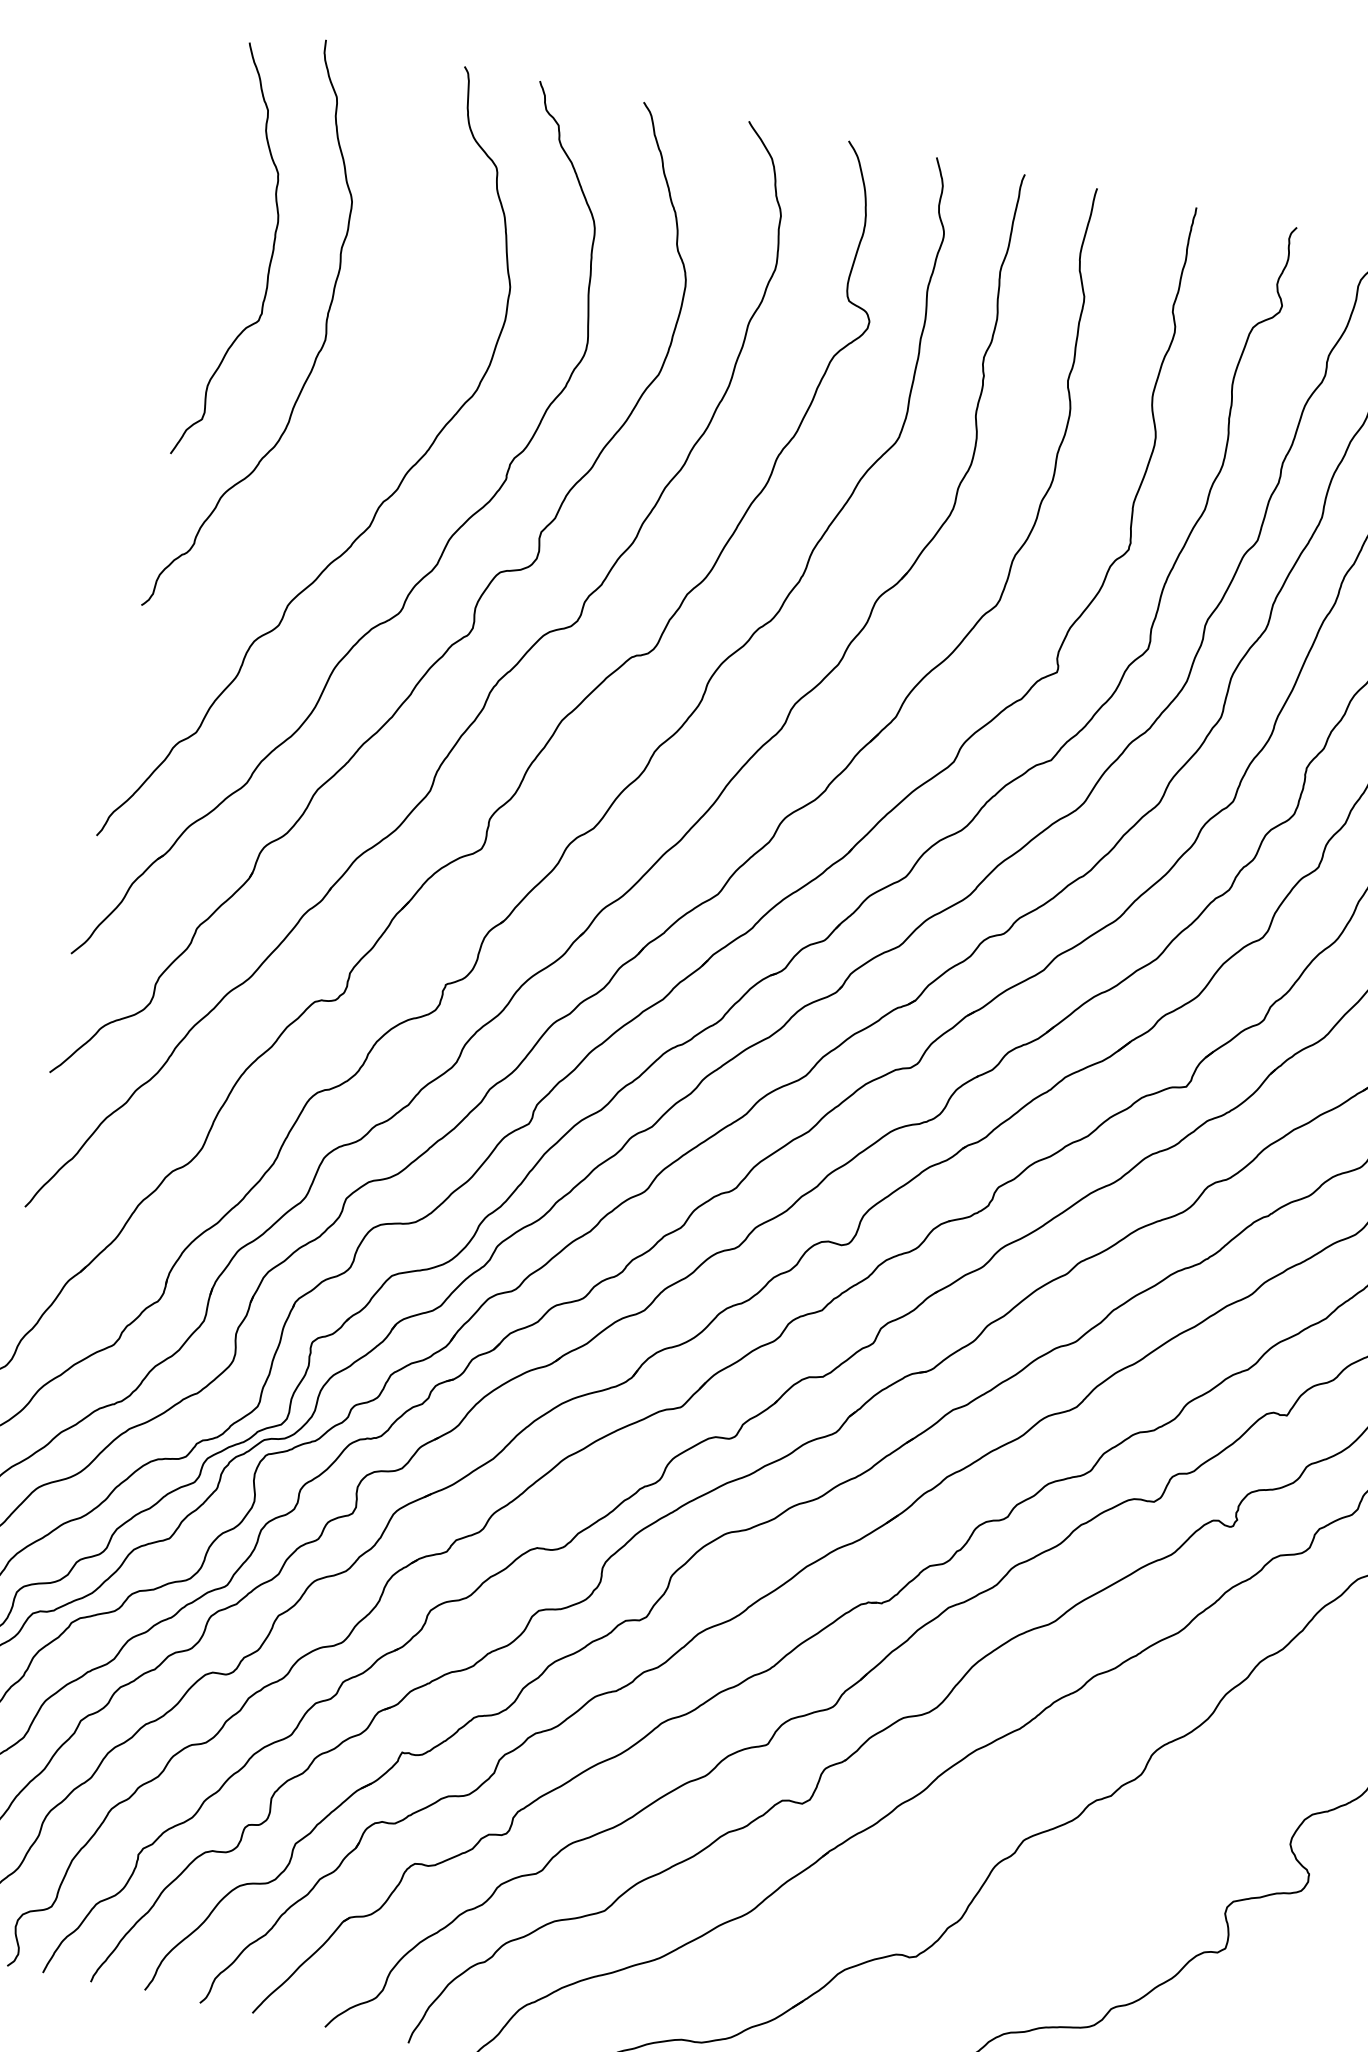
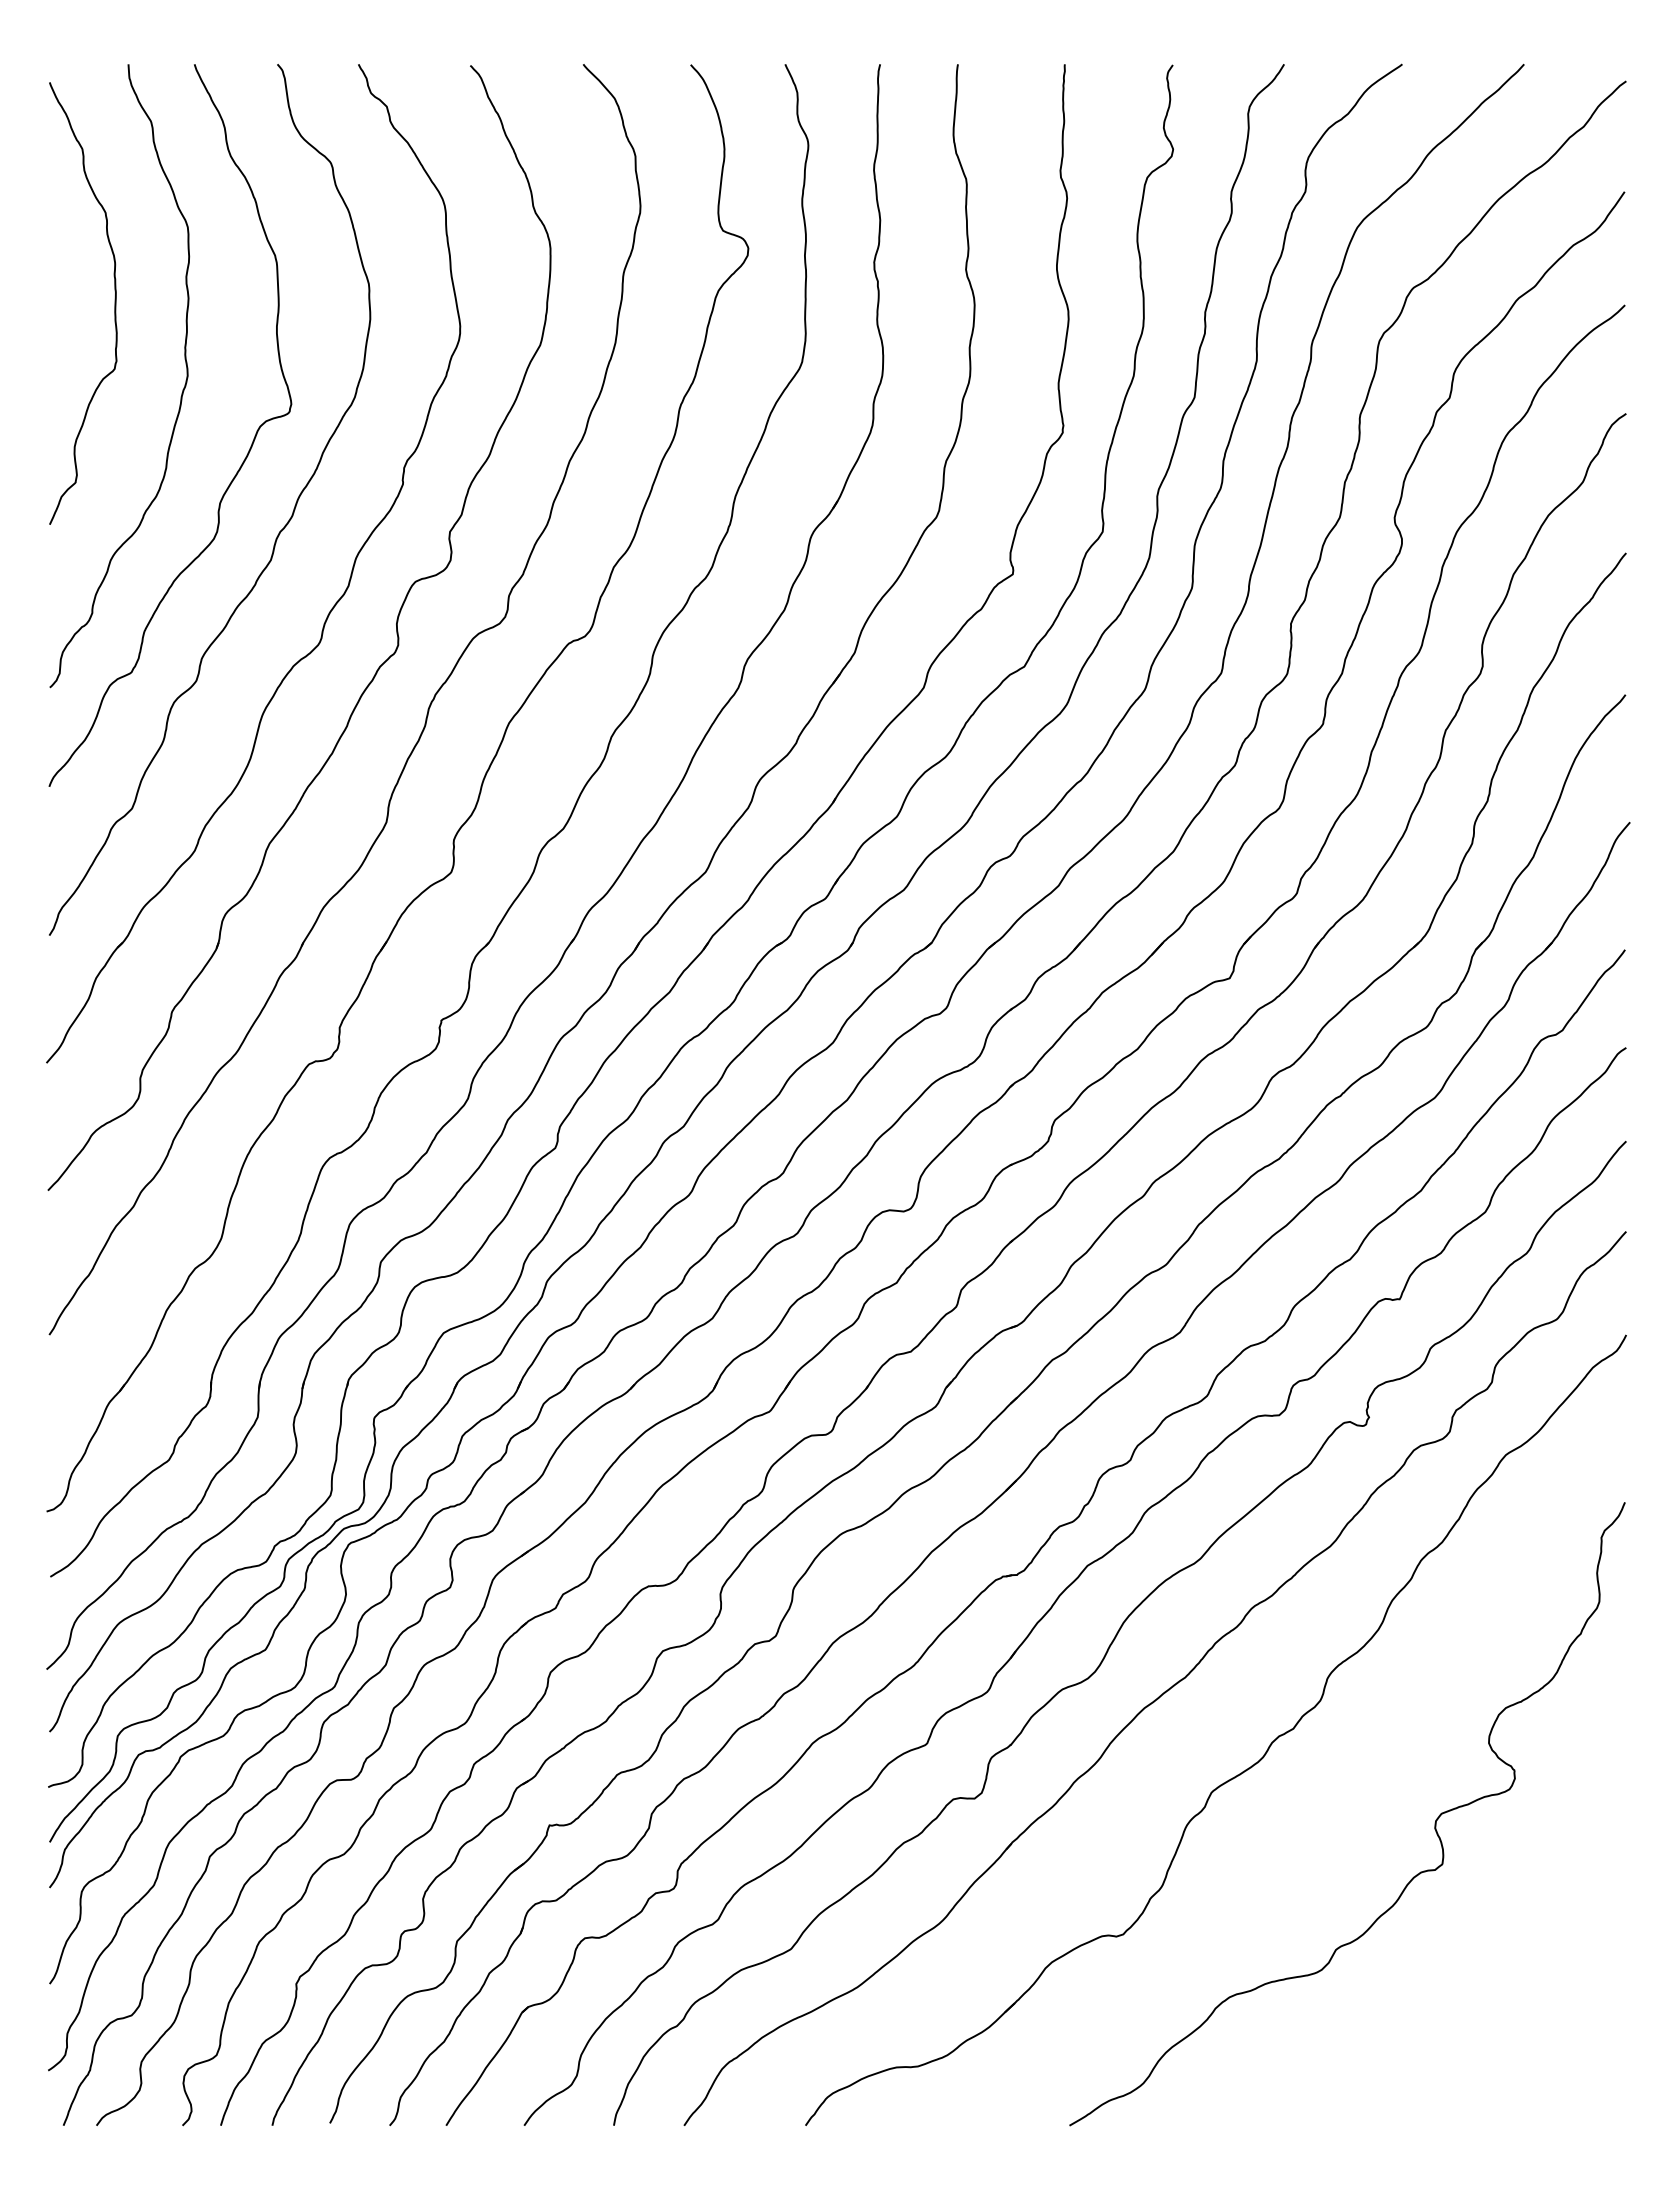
curve: (358, 432) -> (240, 465), added

